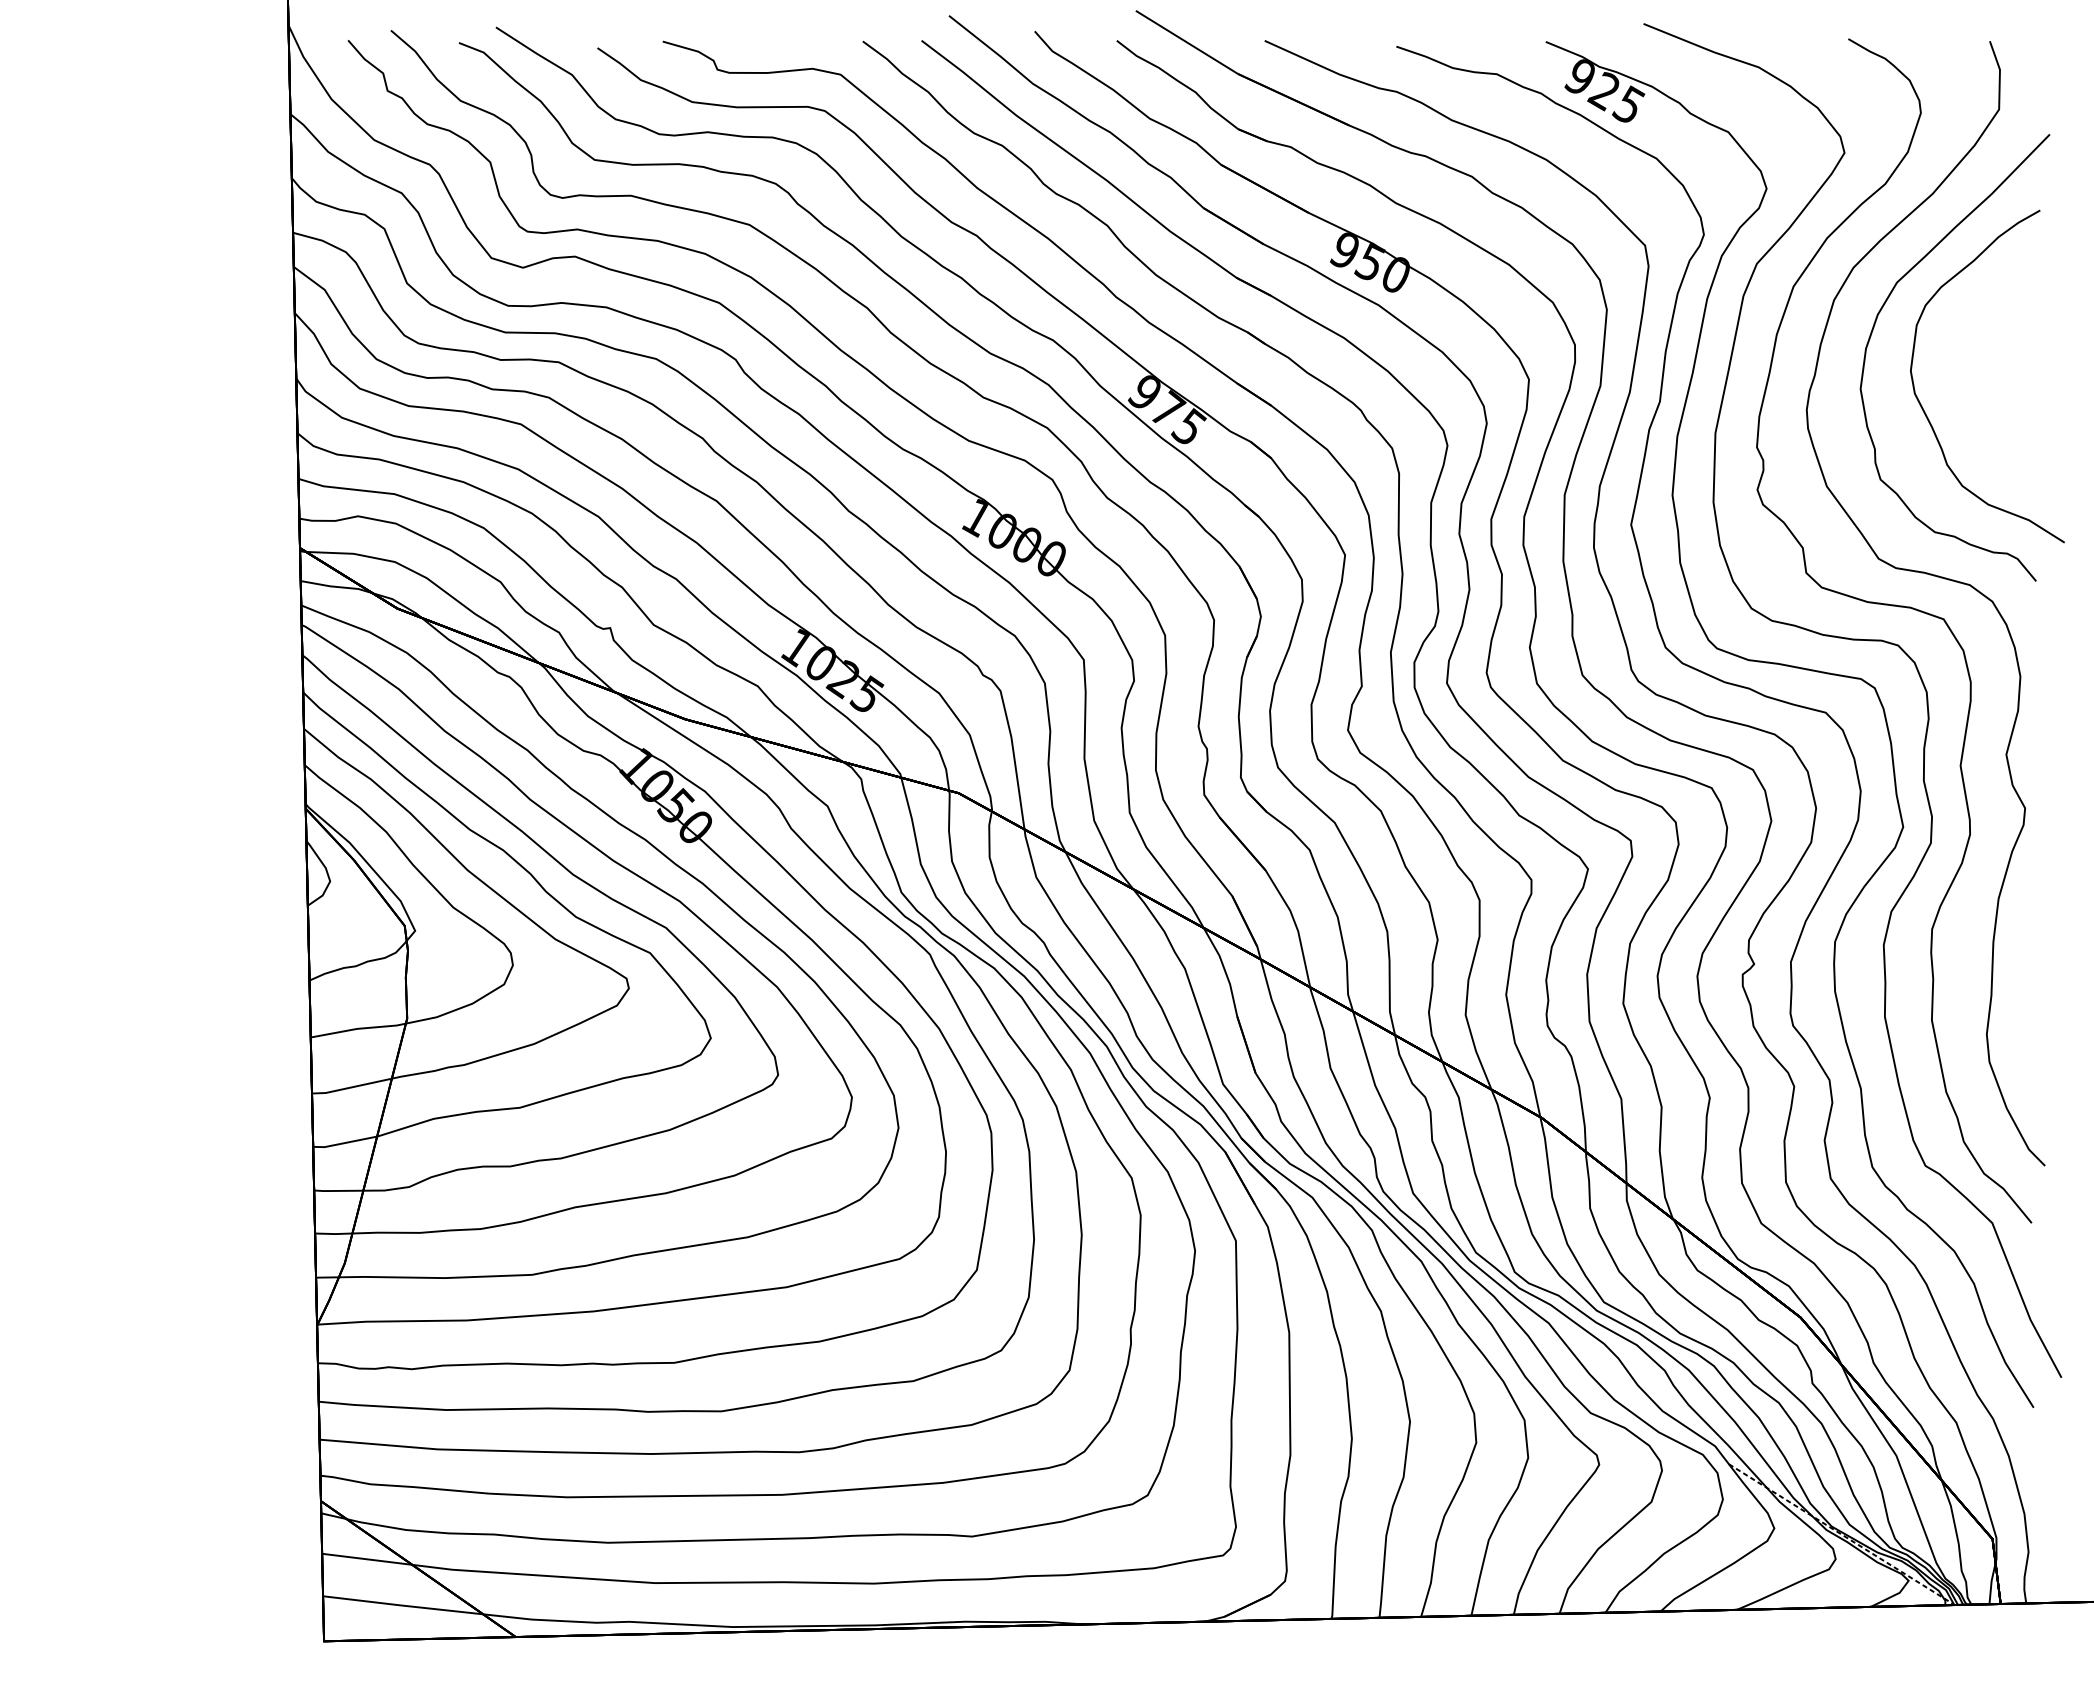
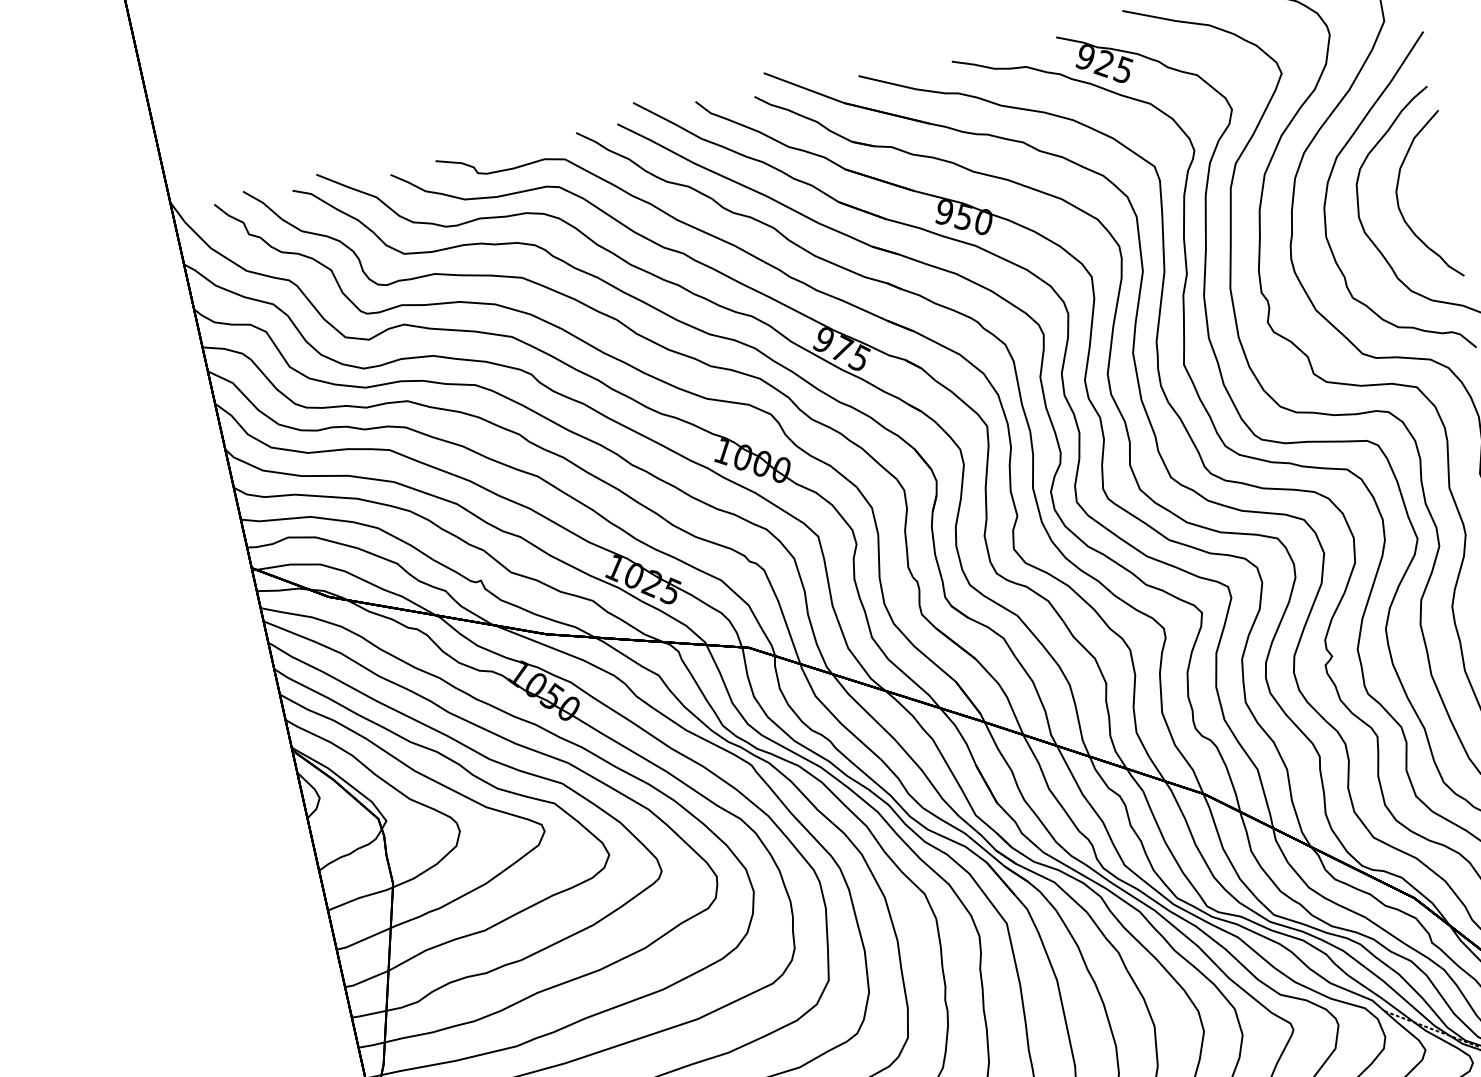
curve: (1969, 361) -> (1398, 202), added

